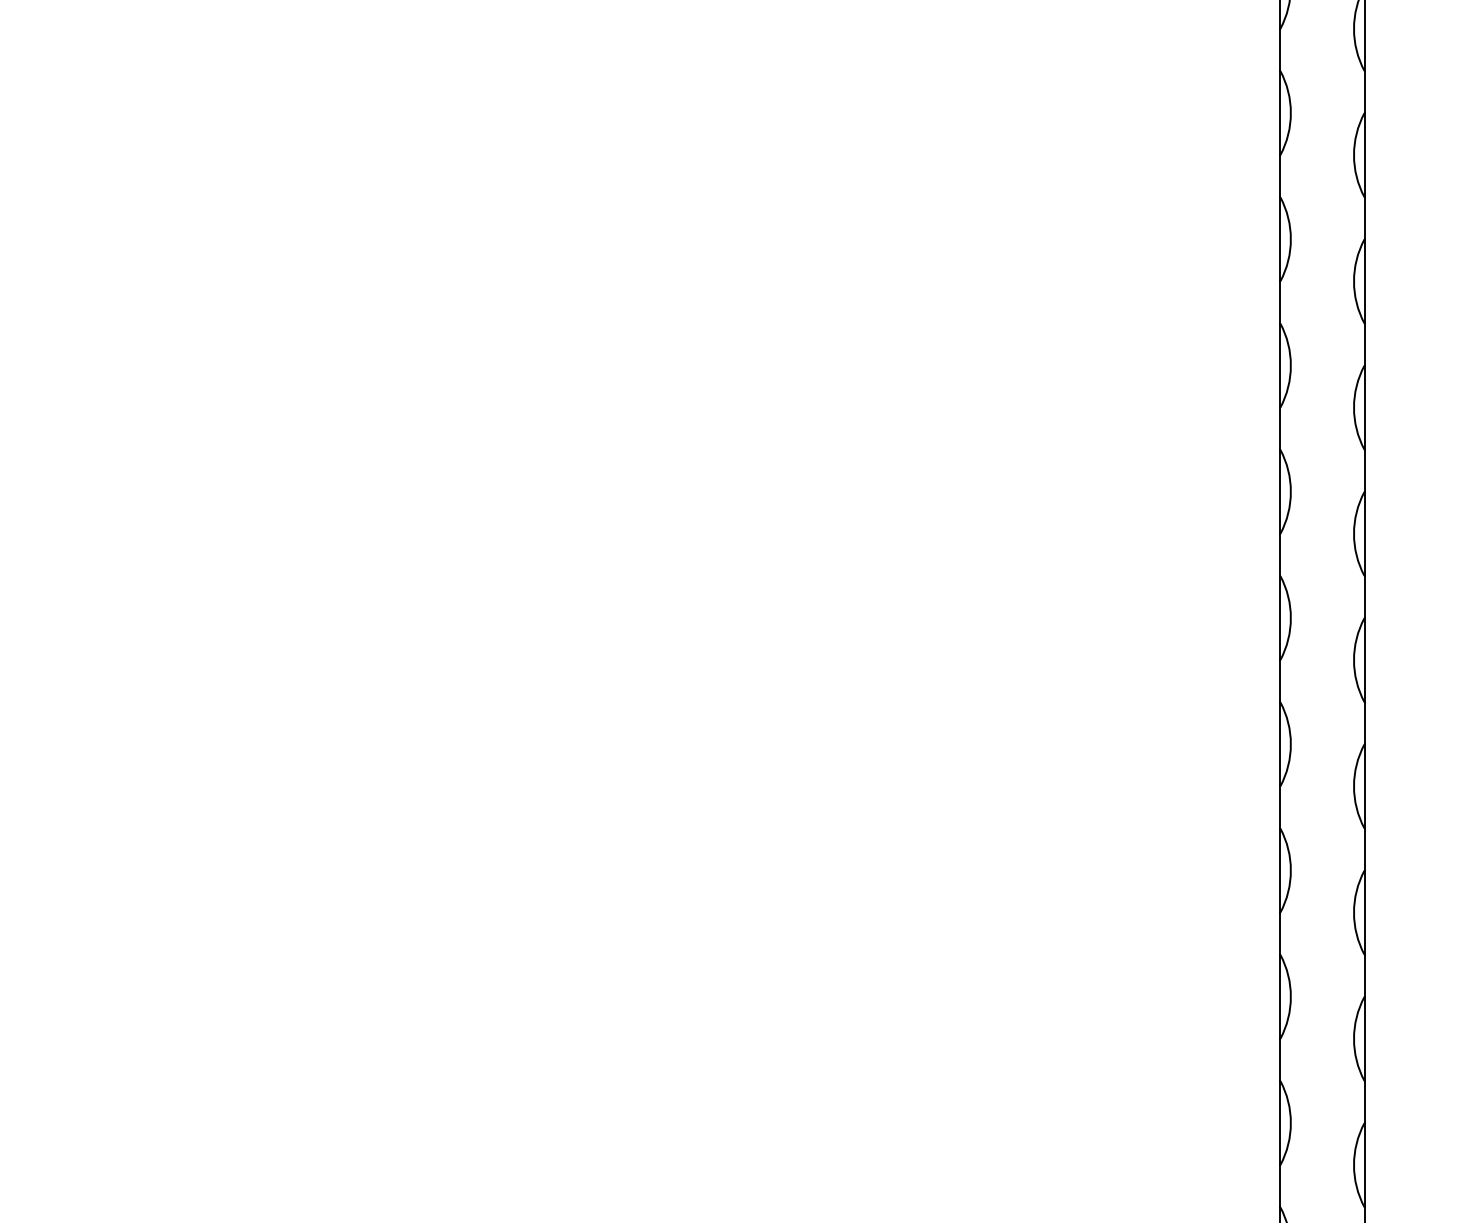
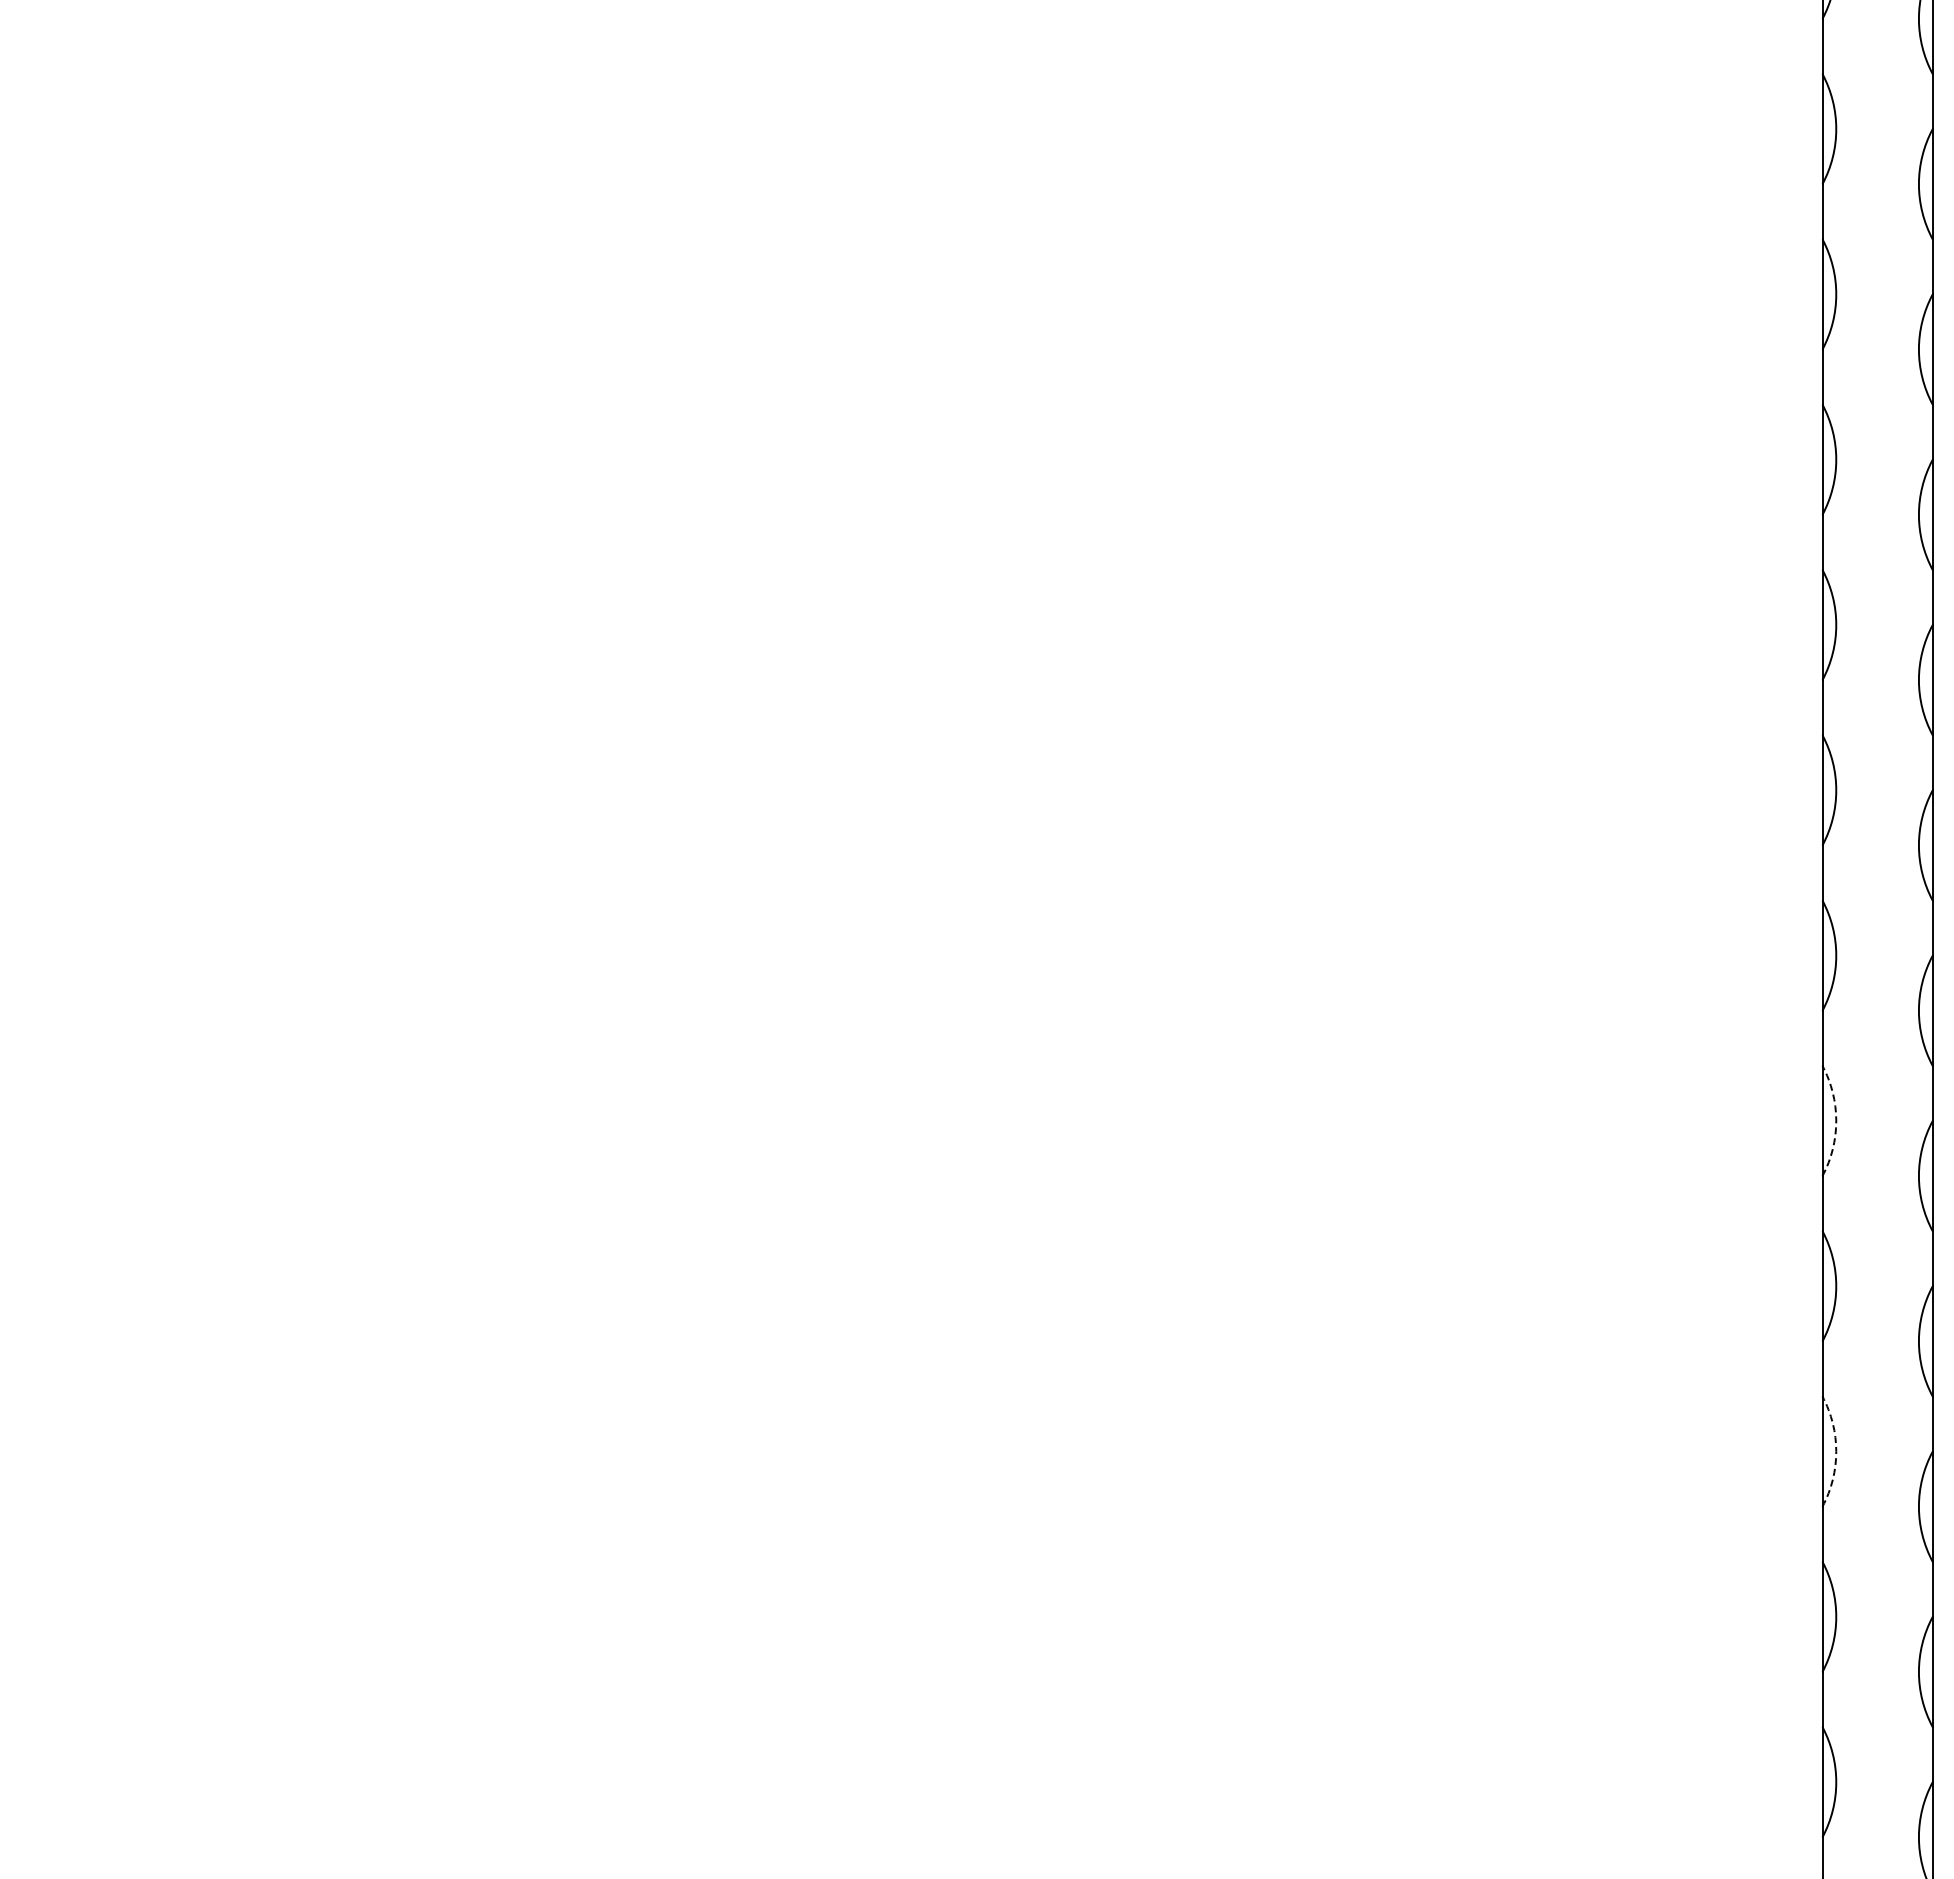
arc: (1291, 870) -> (1836, 1120), solid -> dashed
arc: (1291, 1123) -> (1836, 1451), solid -> dashed

